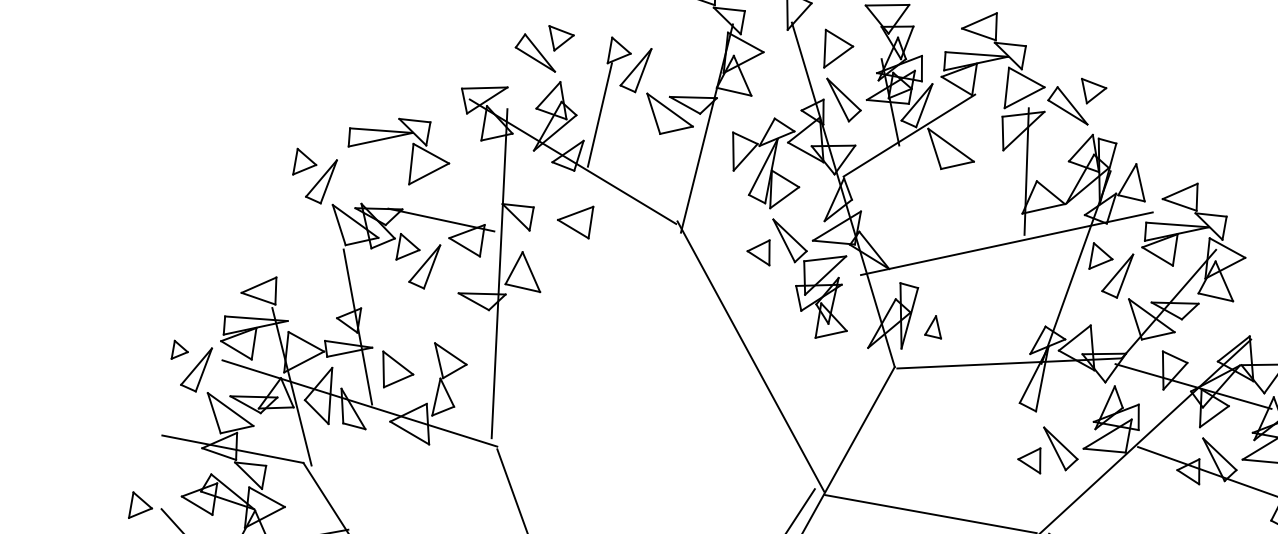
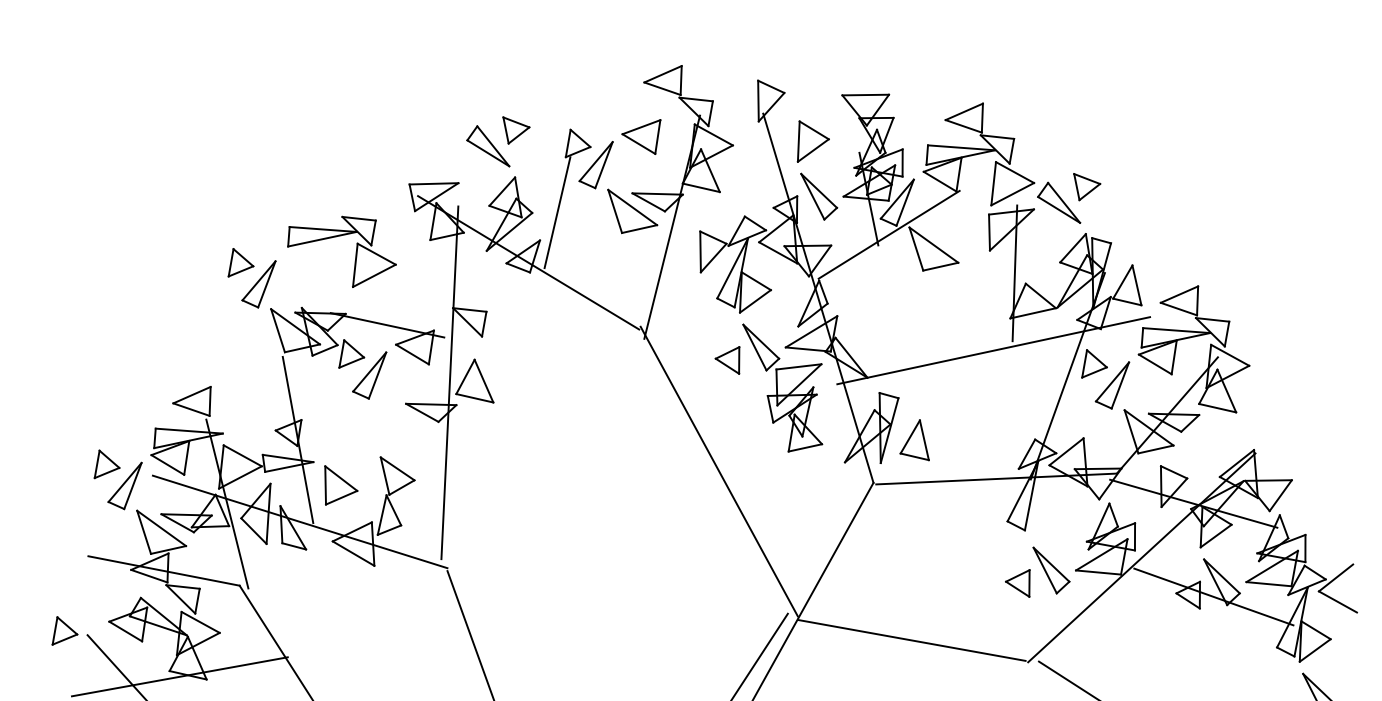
part: (575, 222) -> (641, 136), moved
part: (933, 327) -> (914, 440), size x1.67
part: (179, 349) -> (106, 464), size x1.43

